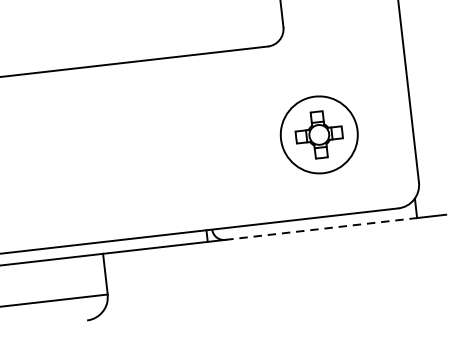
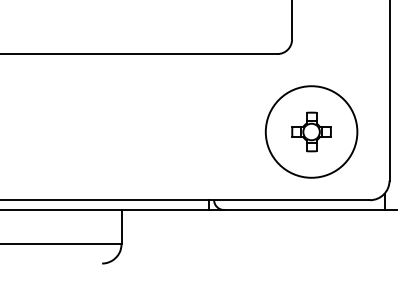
circle: (319, 134) -> (311, 131), size x1.43
line: (321, 228) -> (304, 209), dashed -> solid

